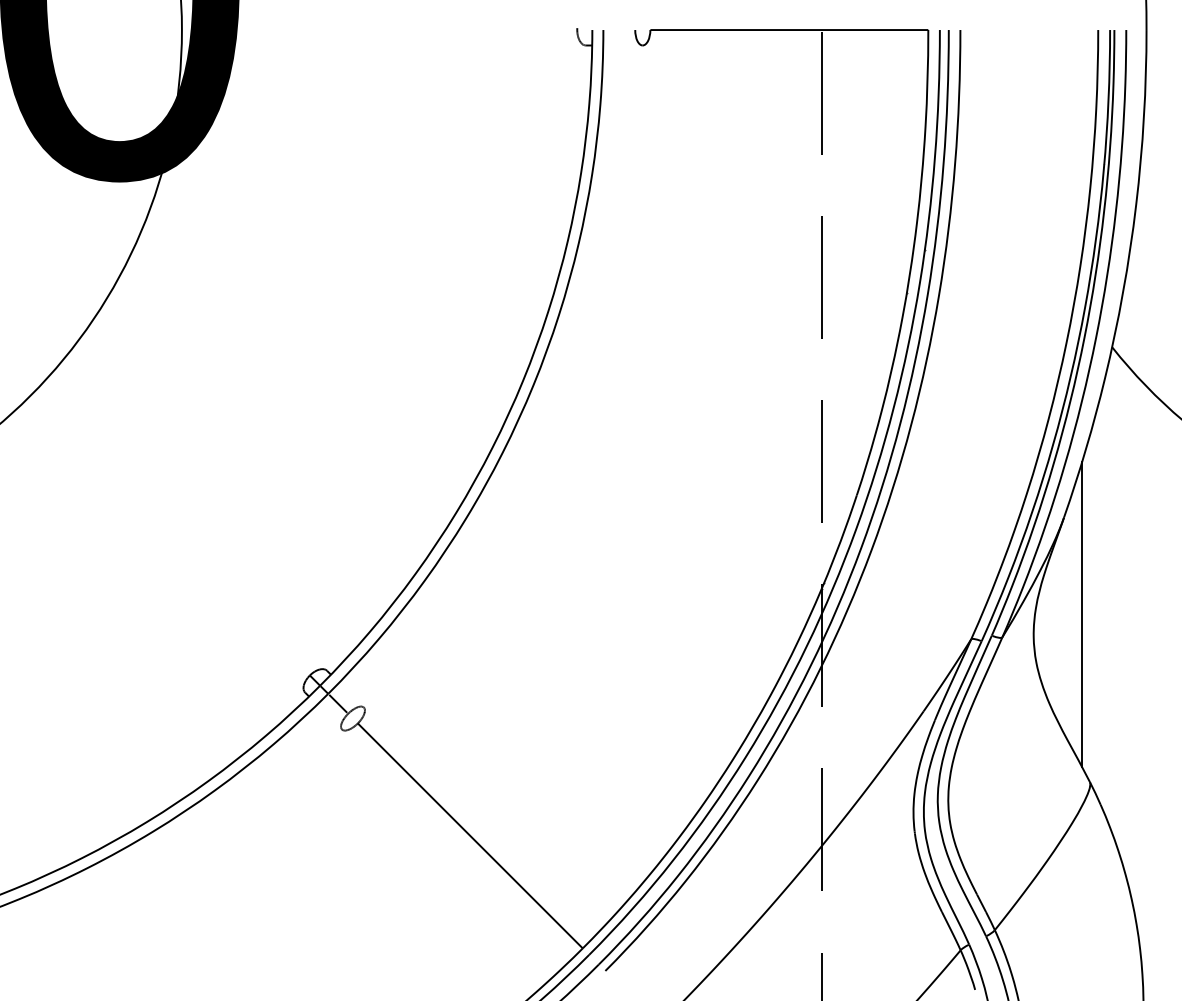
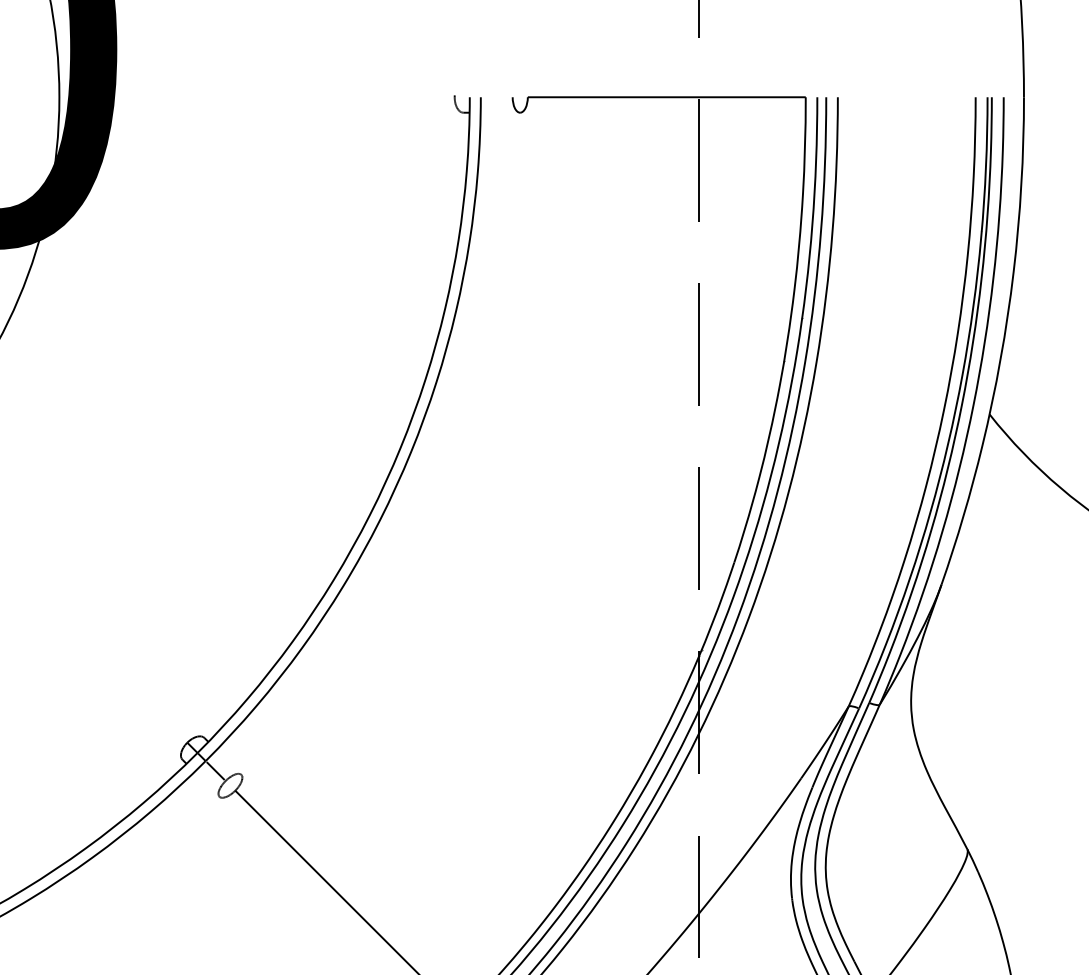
line: (1082, 614) -> (959, 681), removed

